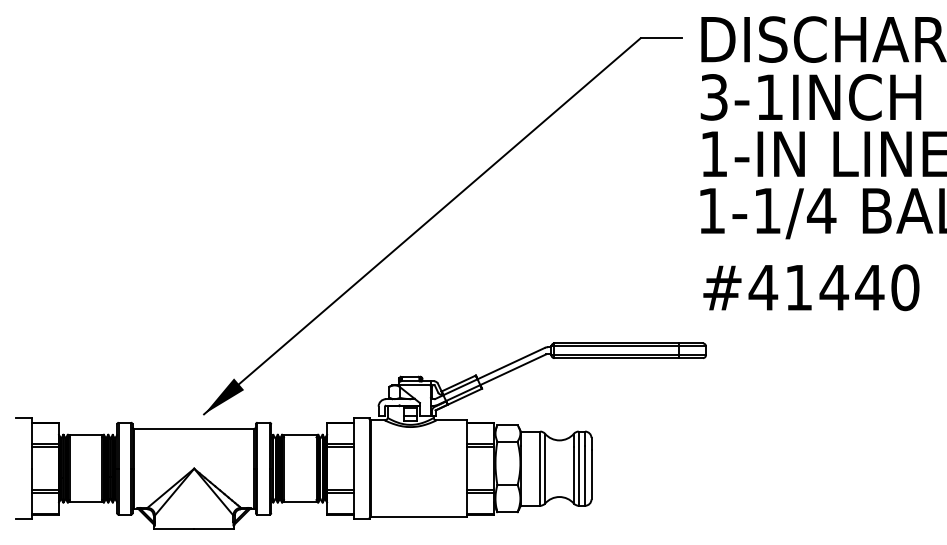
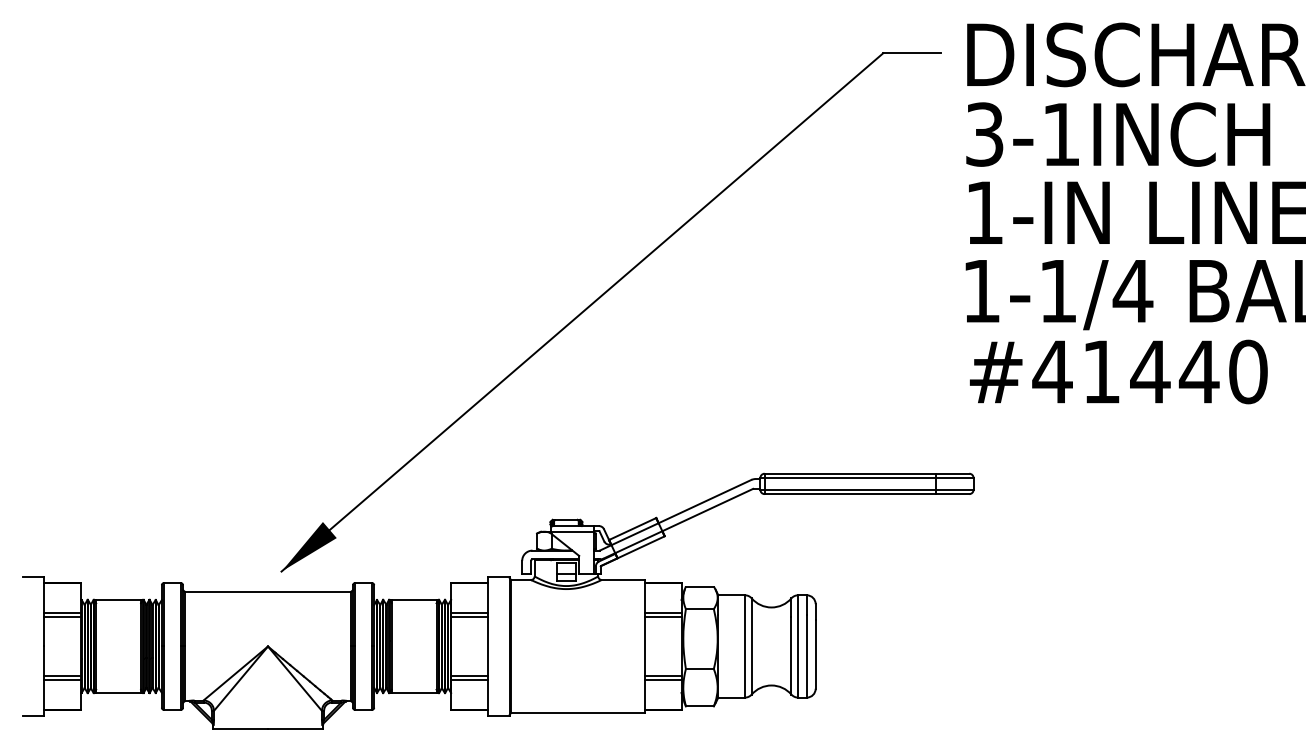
text: (811, 287) -> (1118, 371), moved

